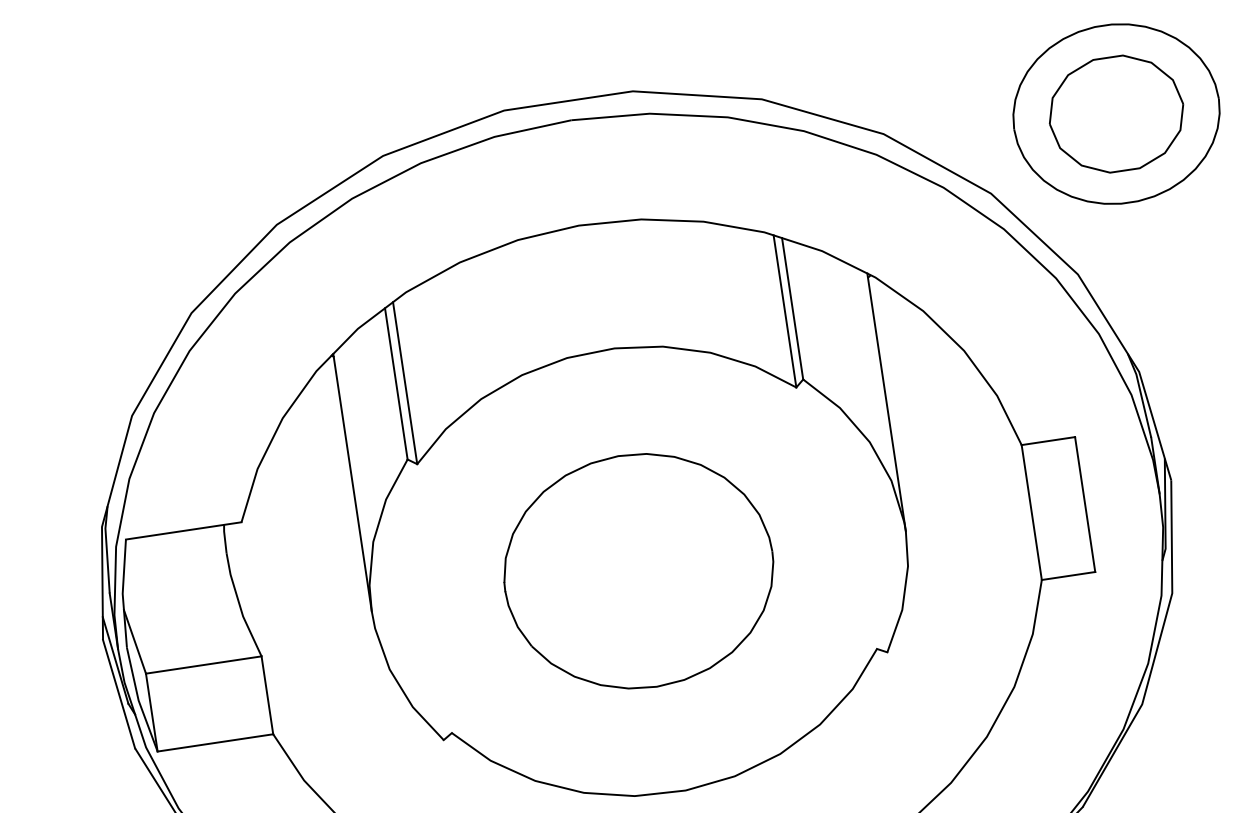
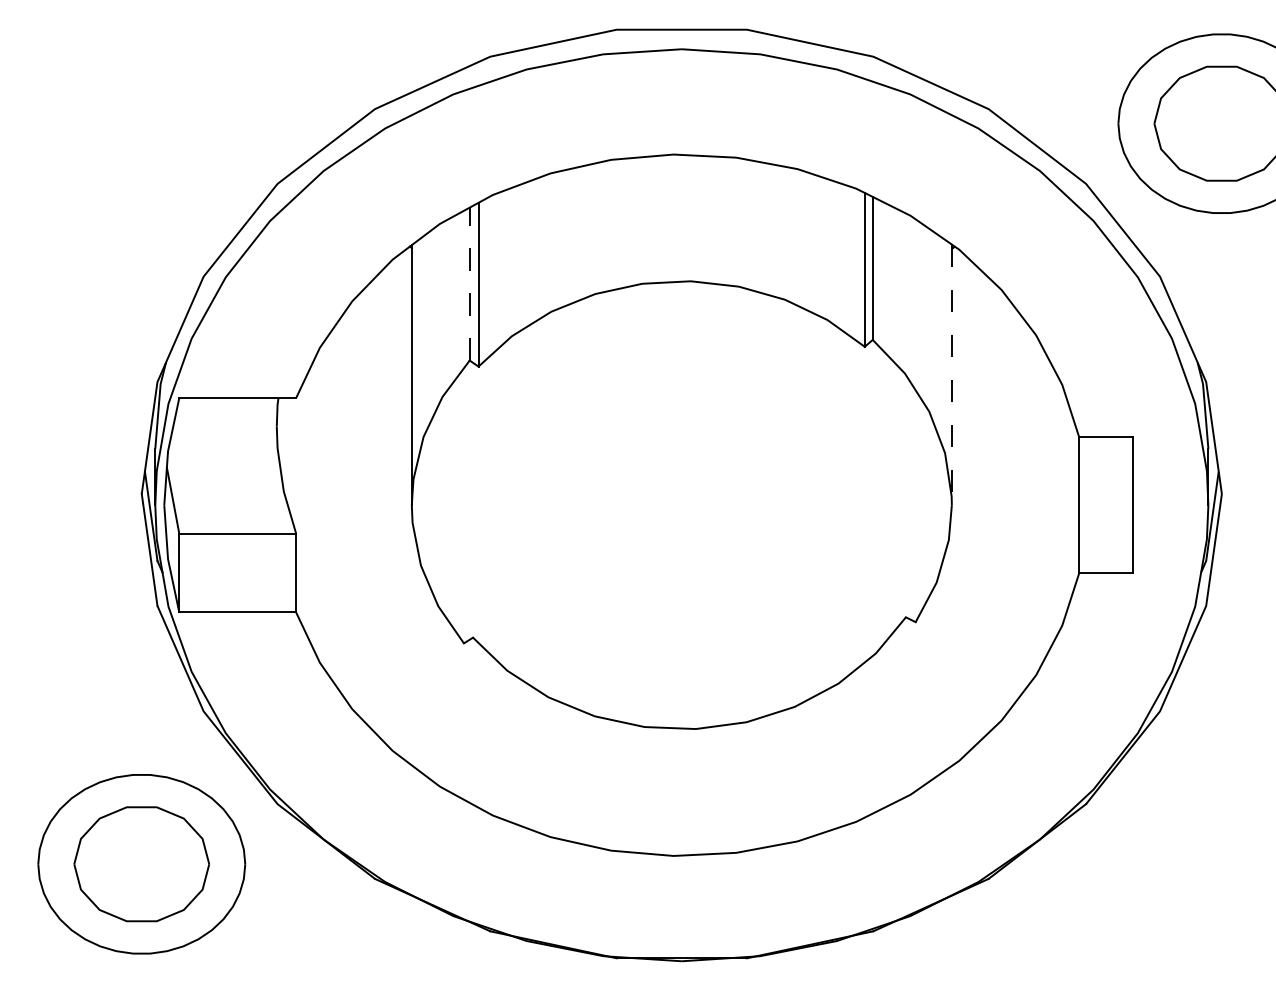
line: (396, 383) -> (469, 283), solid -> dashed
line: (886, 403) -> (951, 375), solid -> dashed
part: (638, 571) -> (681, 505), removed

